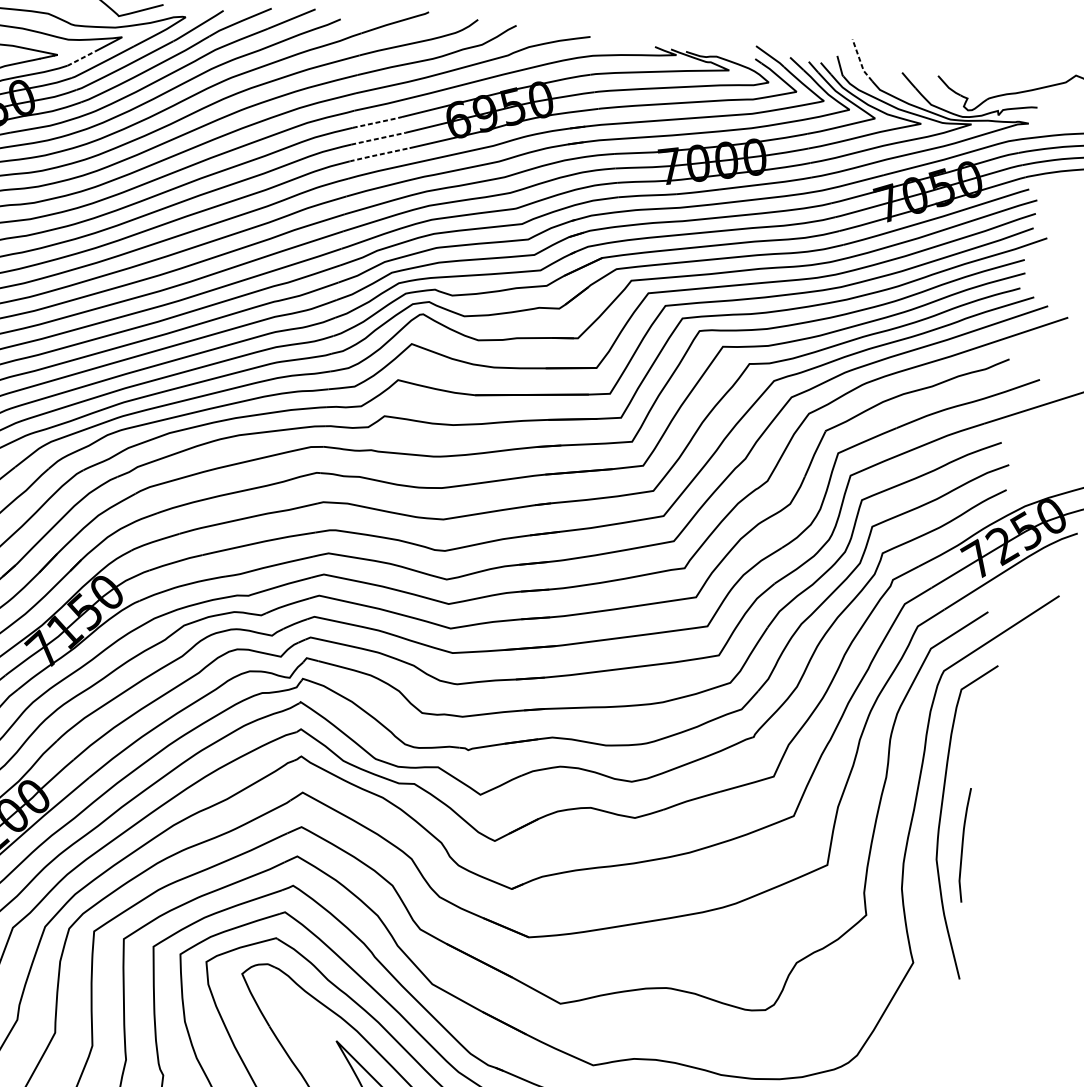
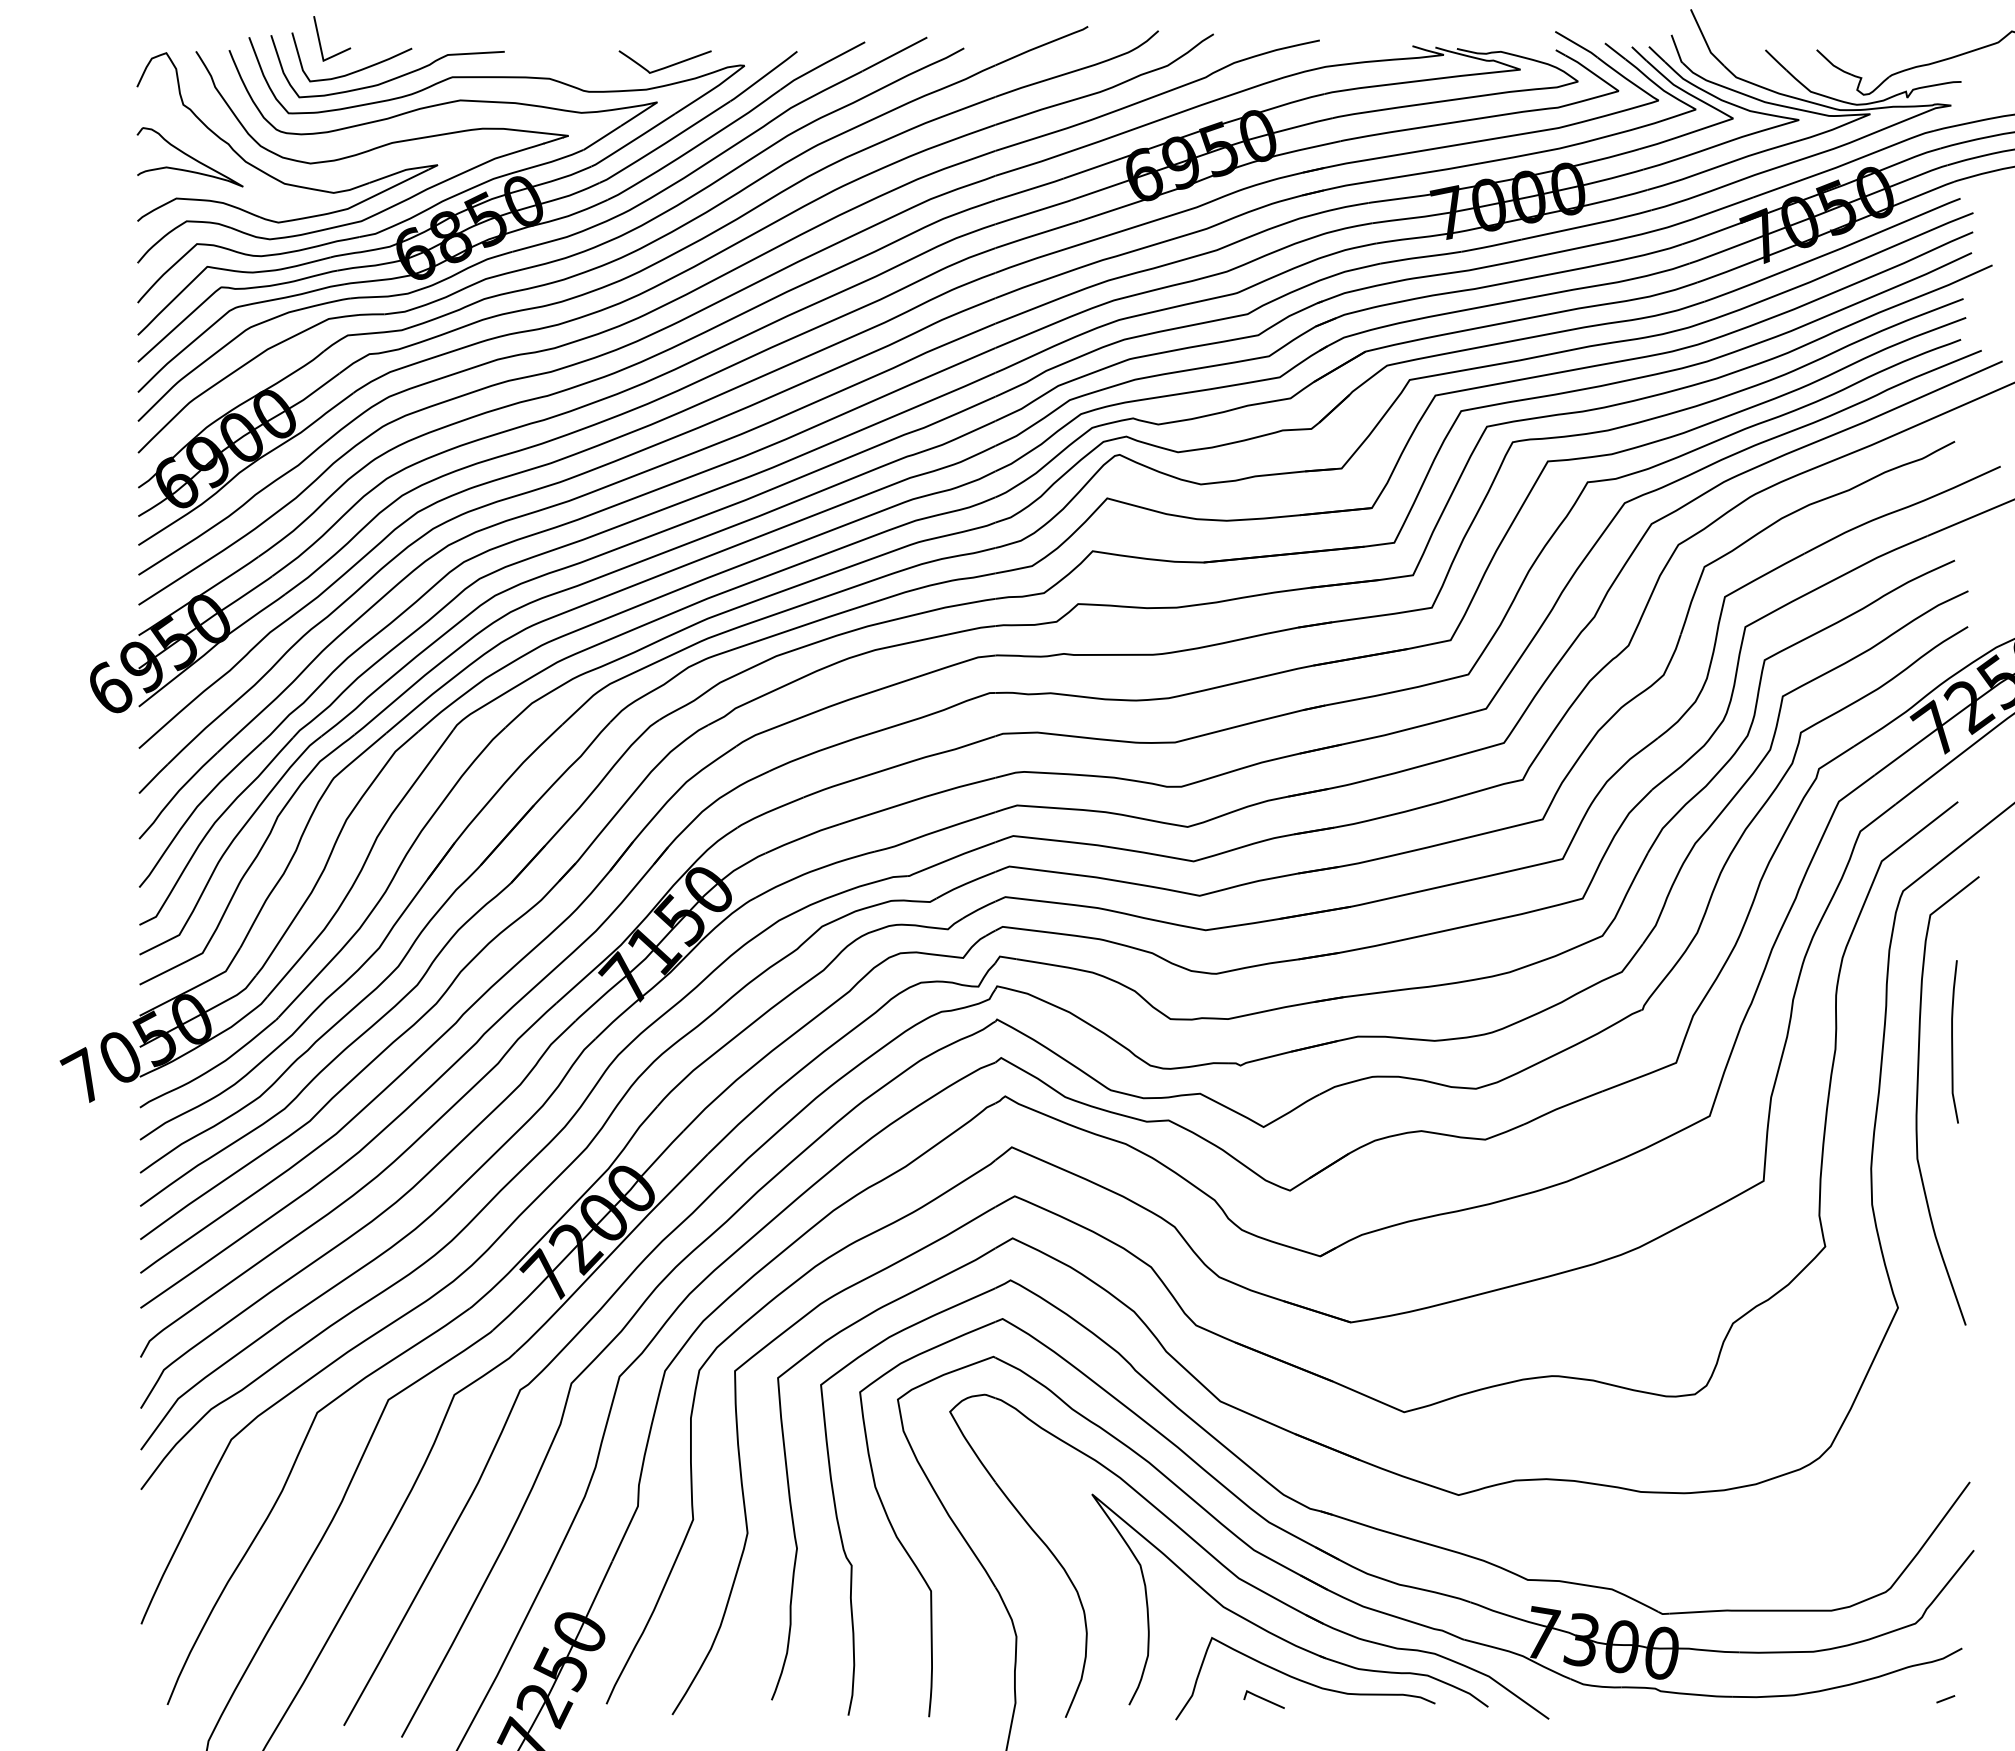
line: (80, 58) -> (601, 138), dashed -> solid
line: (860, 62) -> (1705, 40), dashed -> solid
line: (377, 122) -> (1029, 189), dashed -> solid
line: (379, 138) -> (1034, 211), dashed -> solid
line: (378, 154) -> (1035, 234), dashed -> solid
curve: (963, 844) -> (1953, 1041), moved

